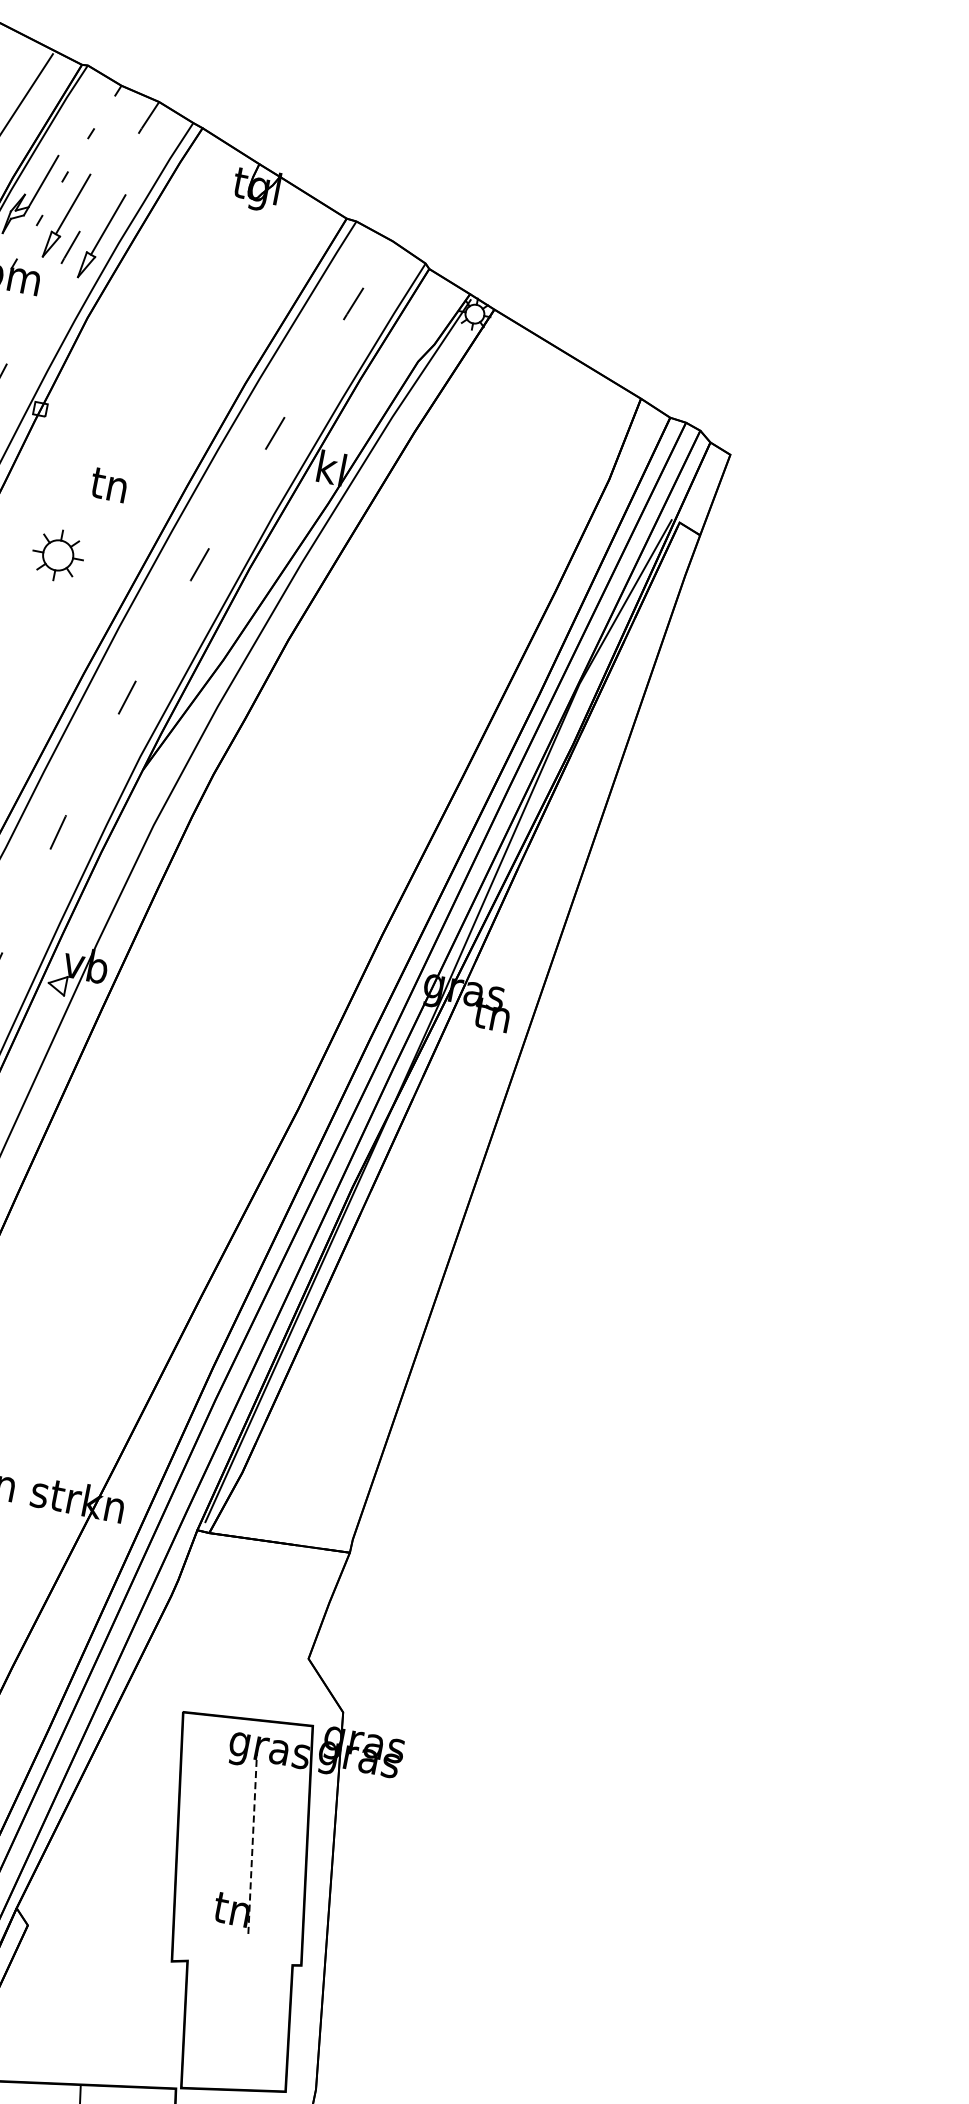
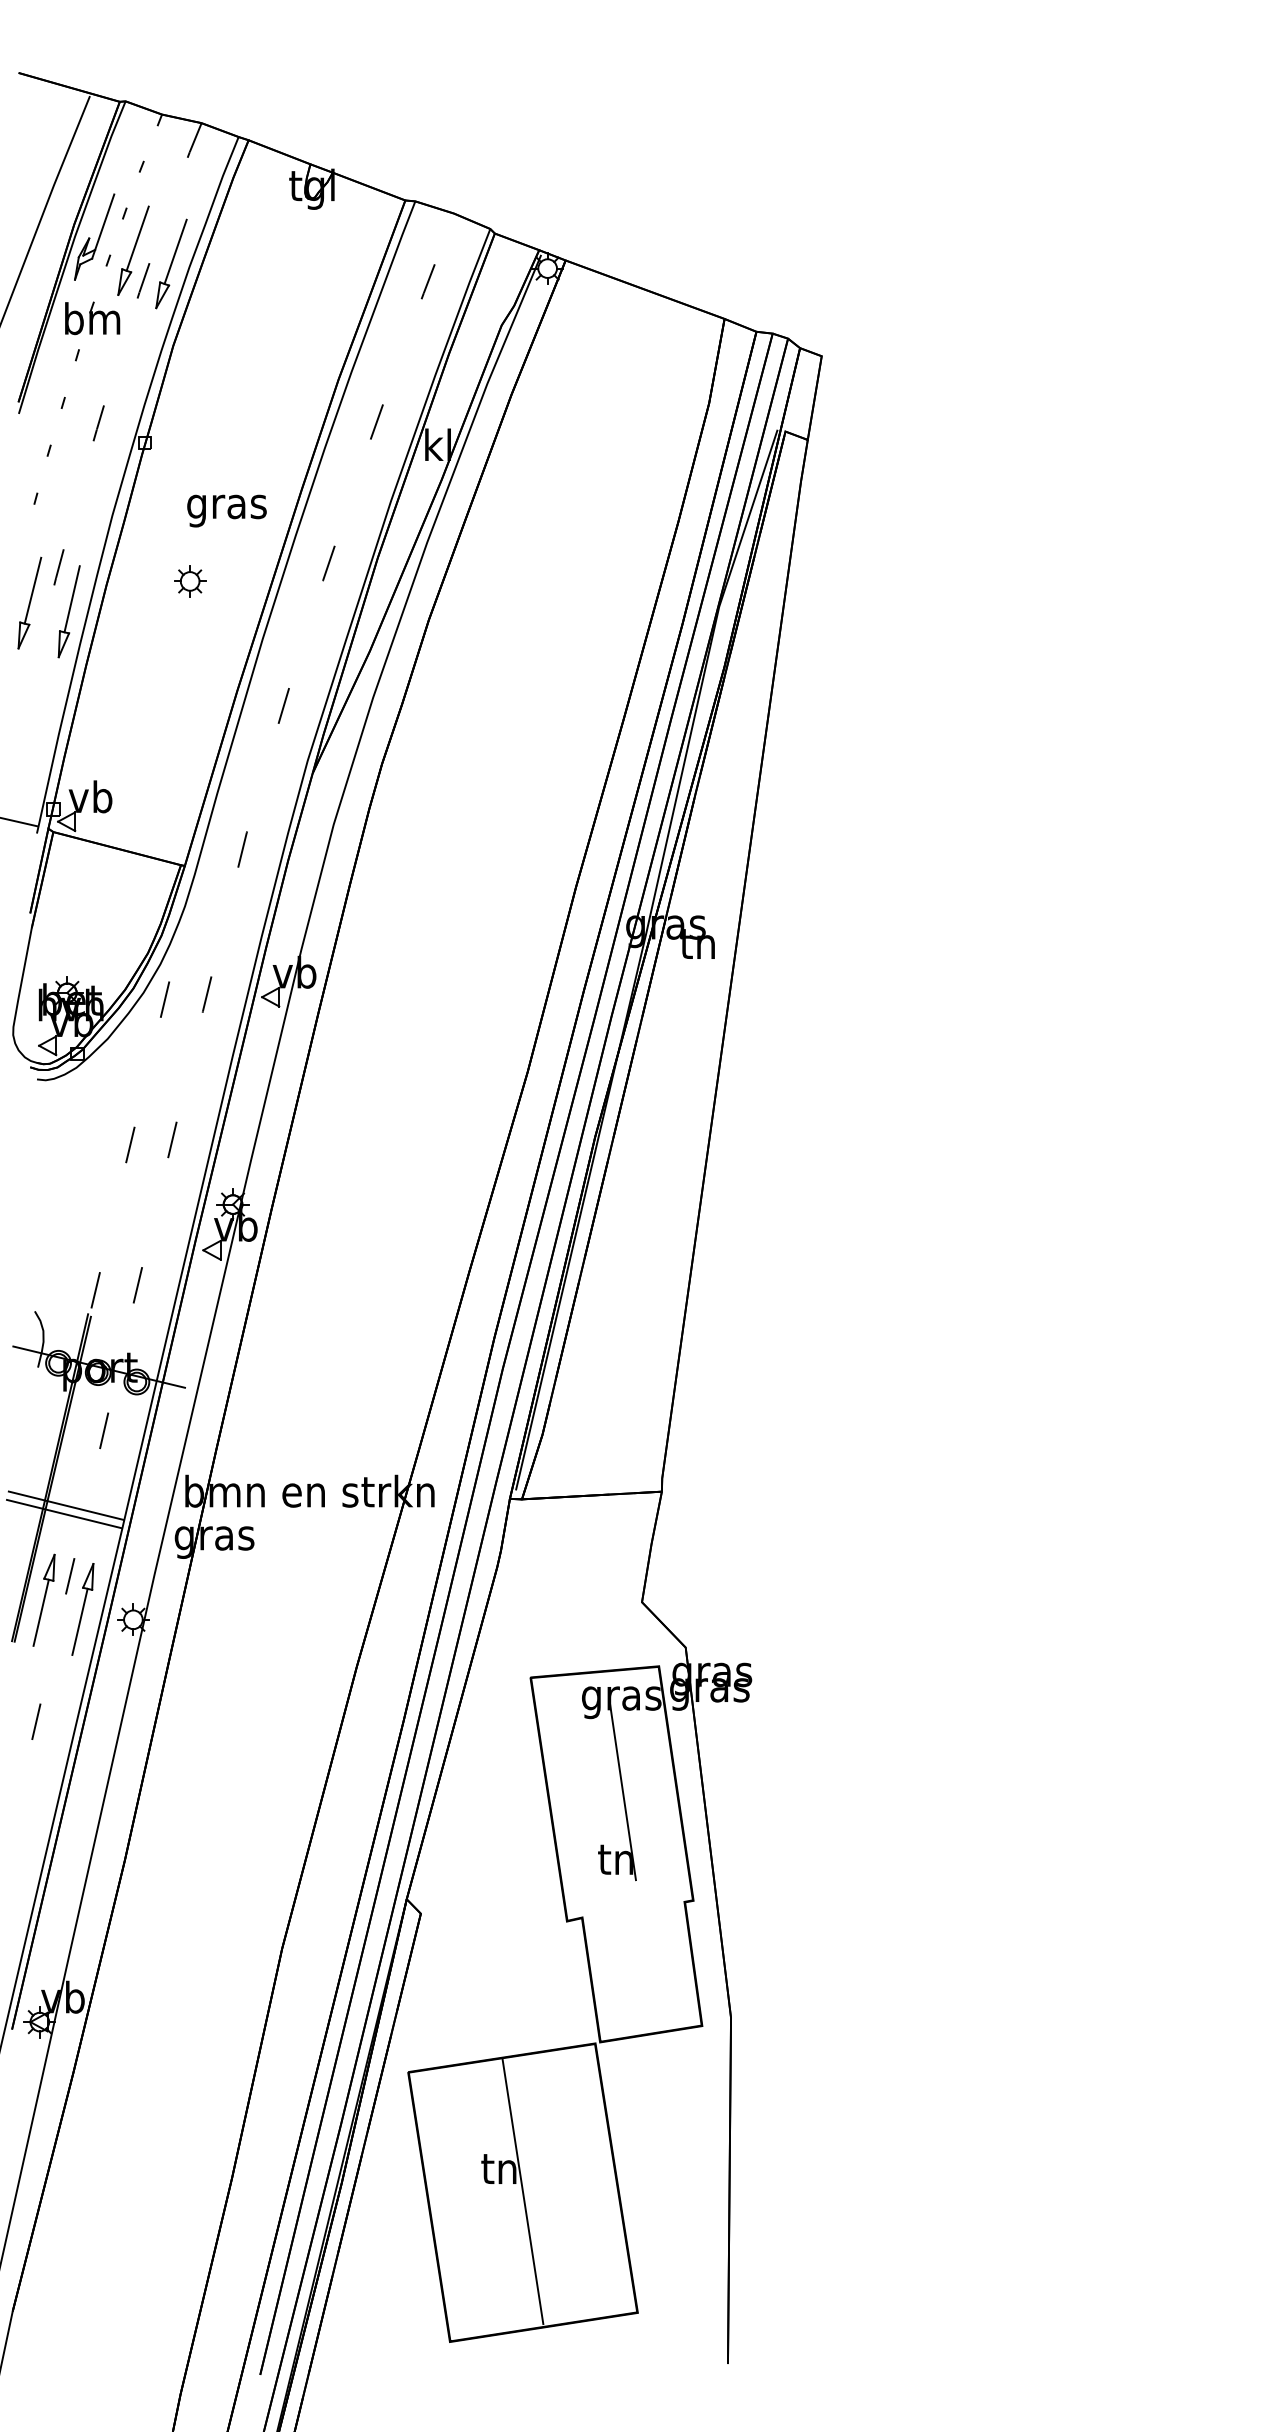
text: (108, 489) -> (226, 507), tn -> gras
part: (58, 555) -> (190, 581), size x0.62
line: (252, 1842) -> (622, 1790), dashed -> solid

